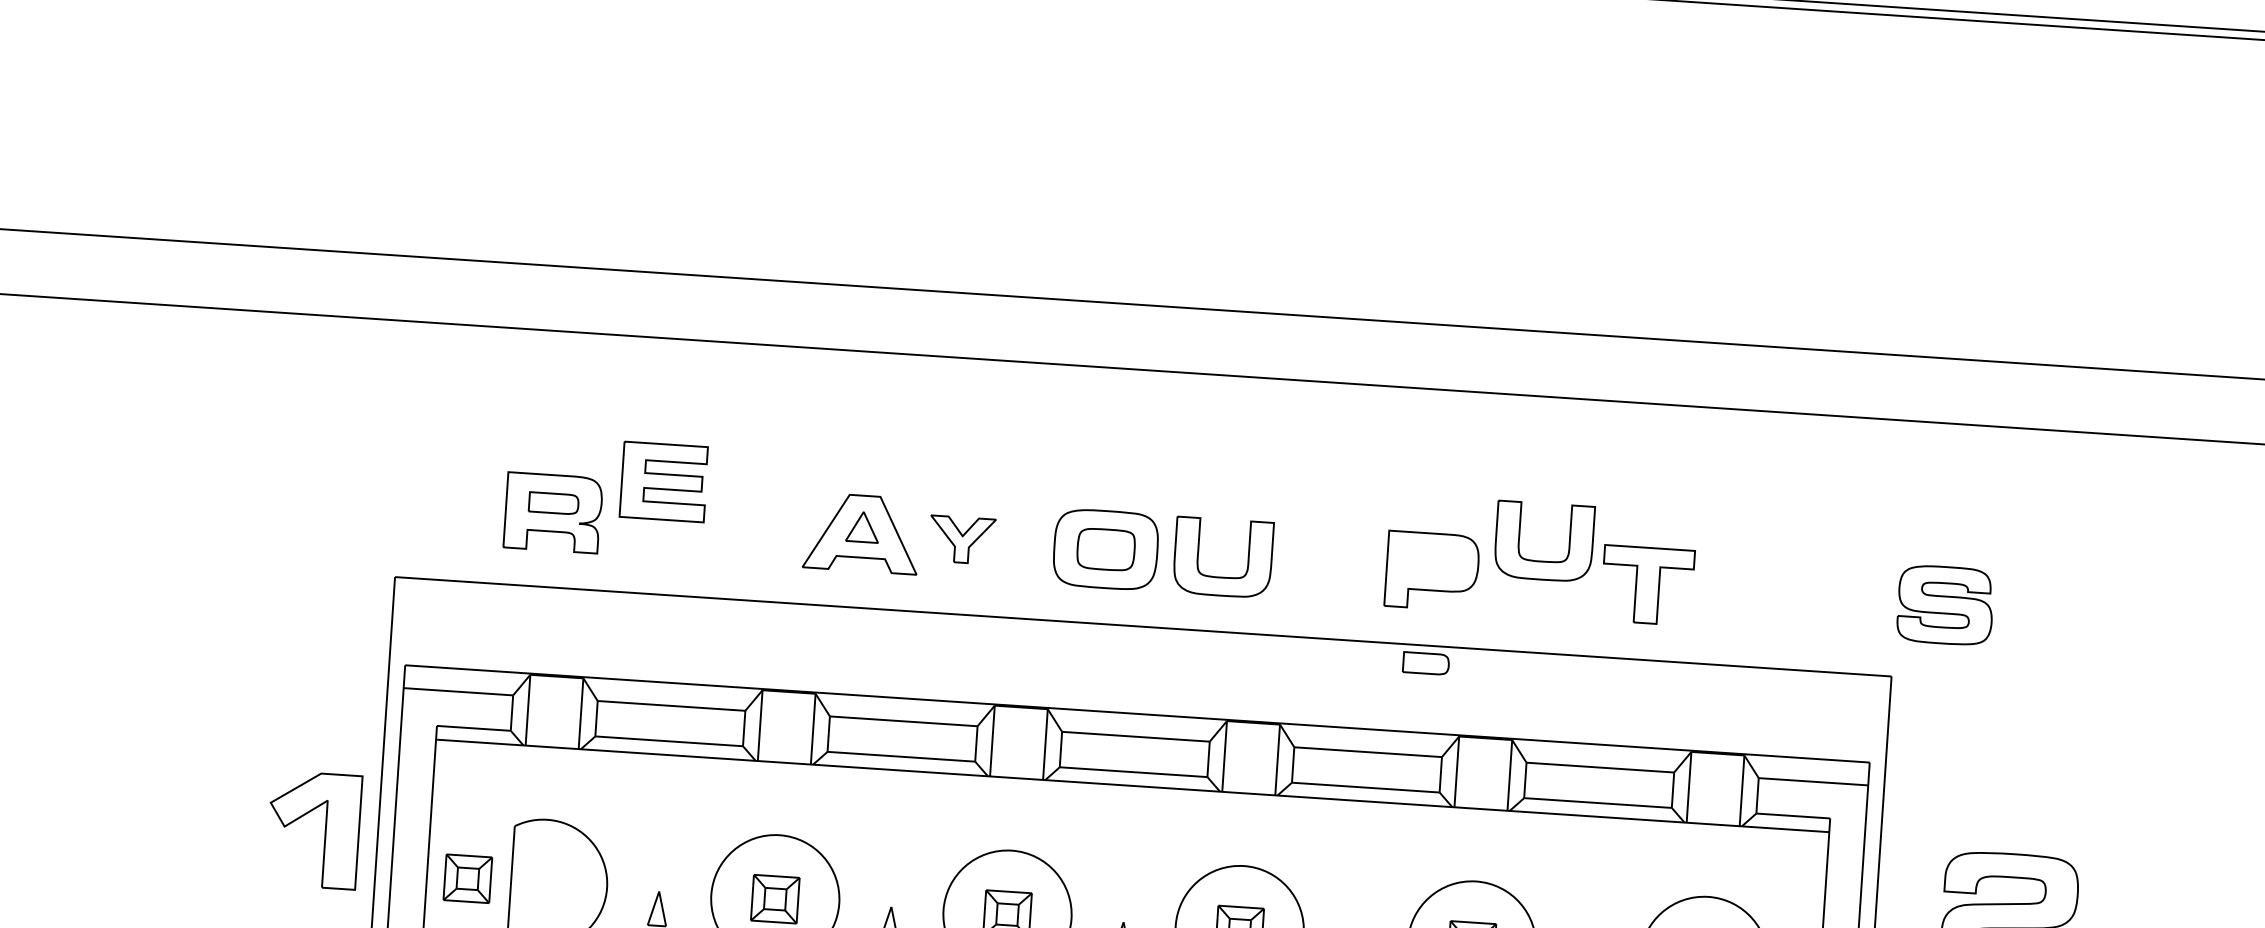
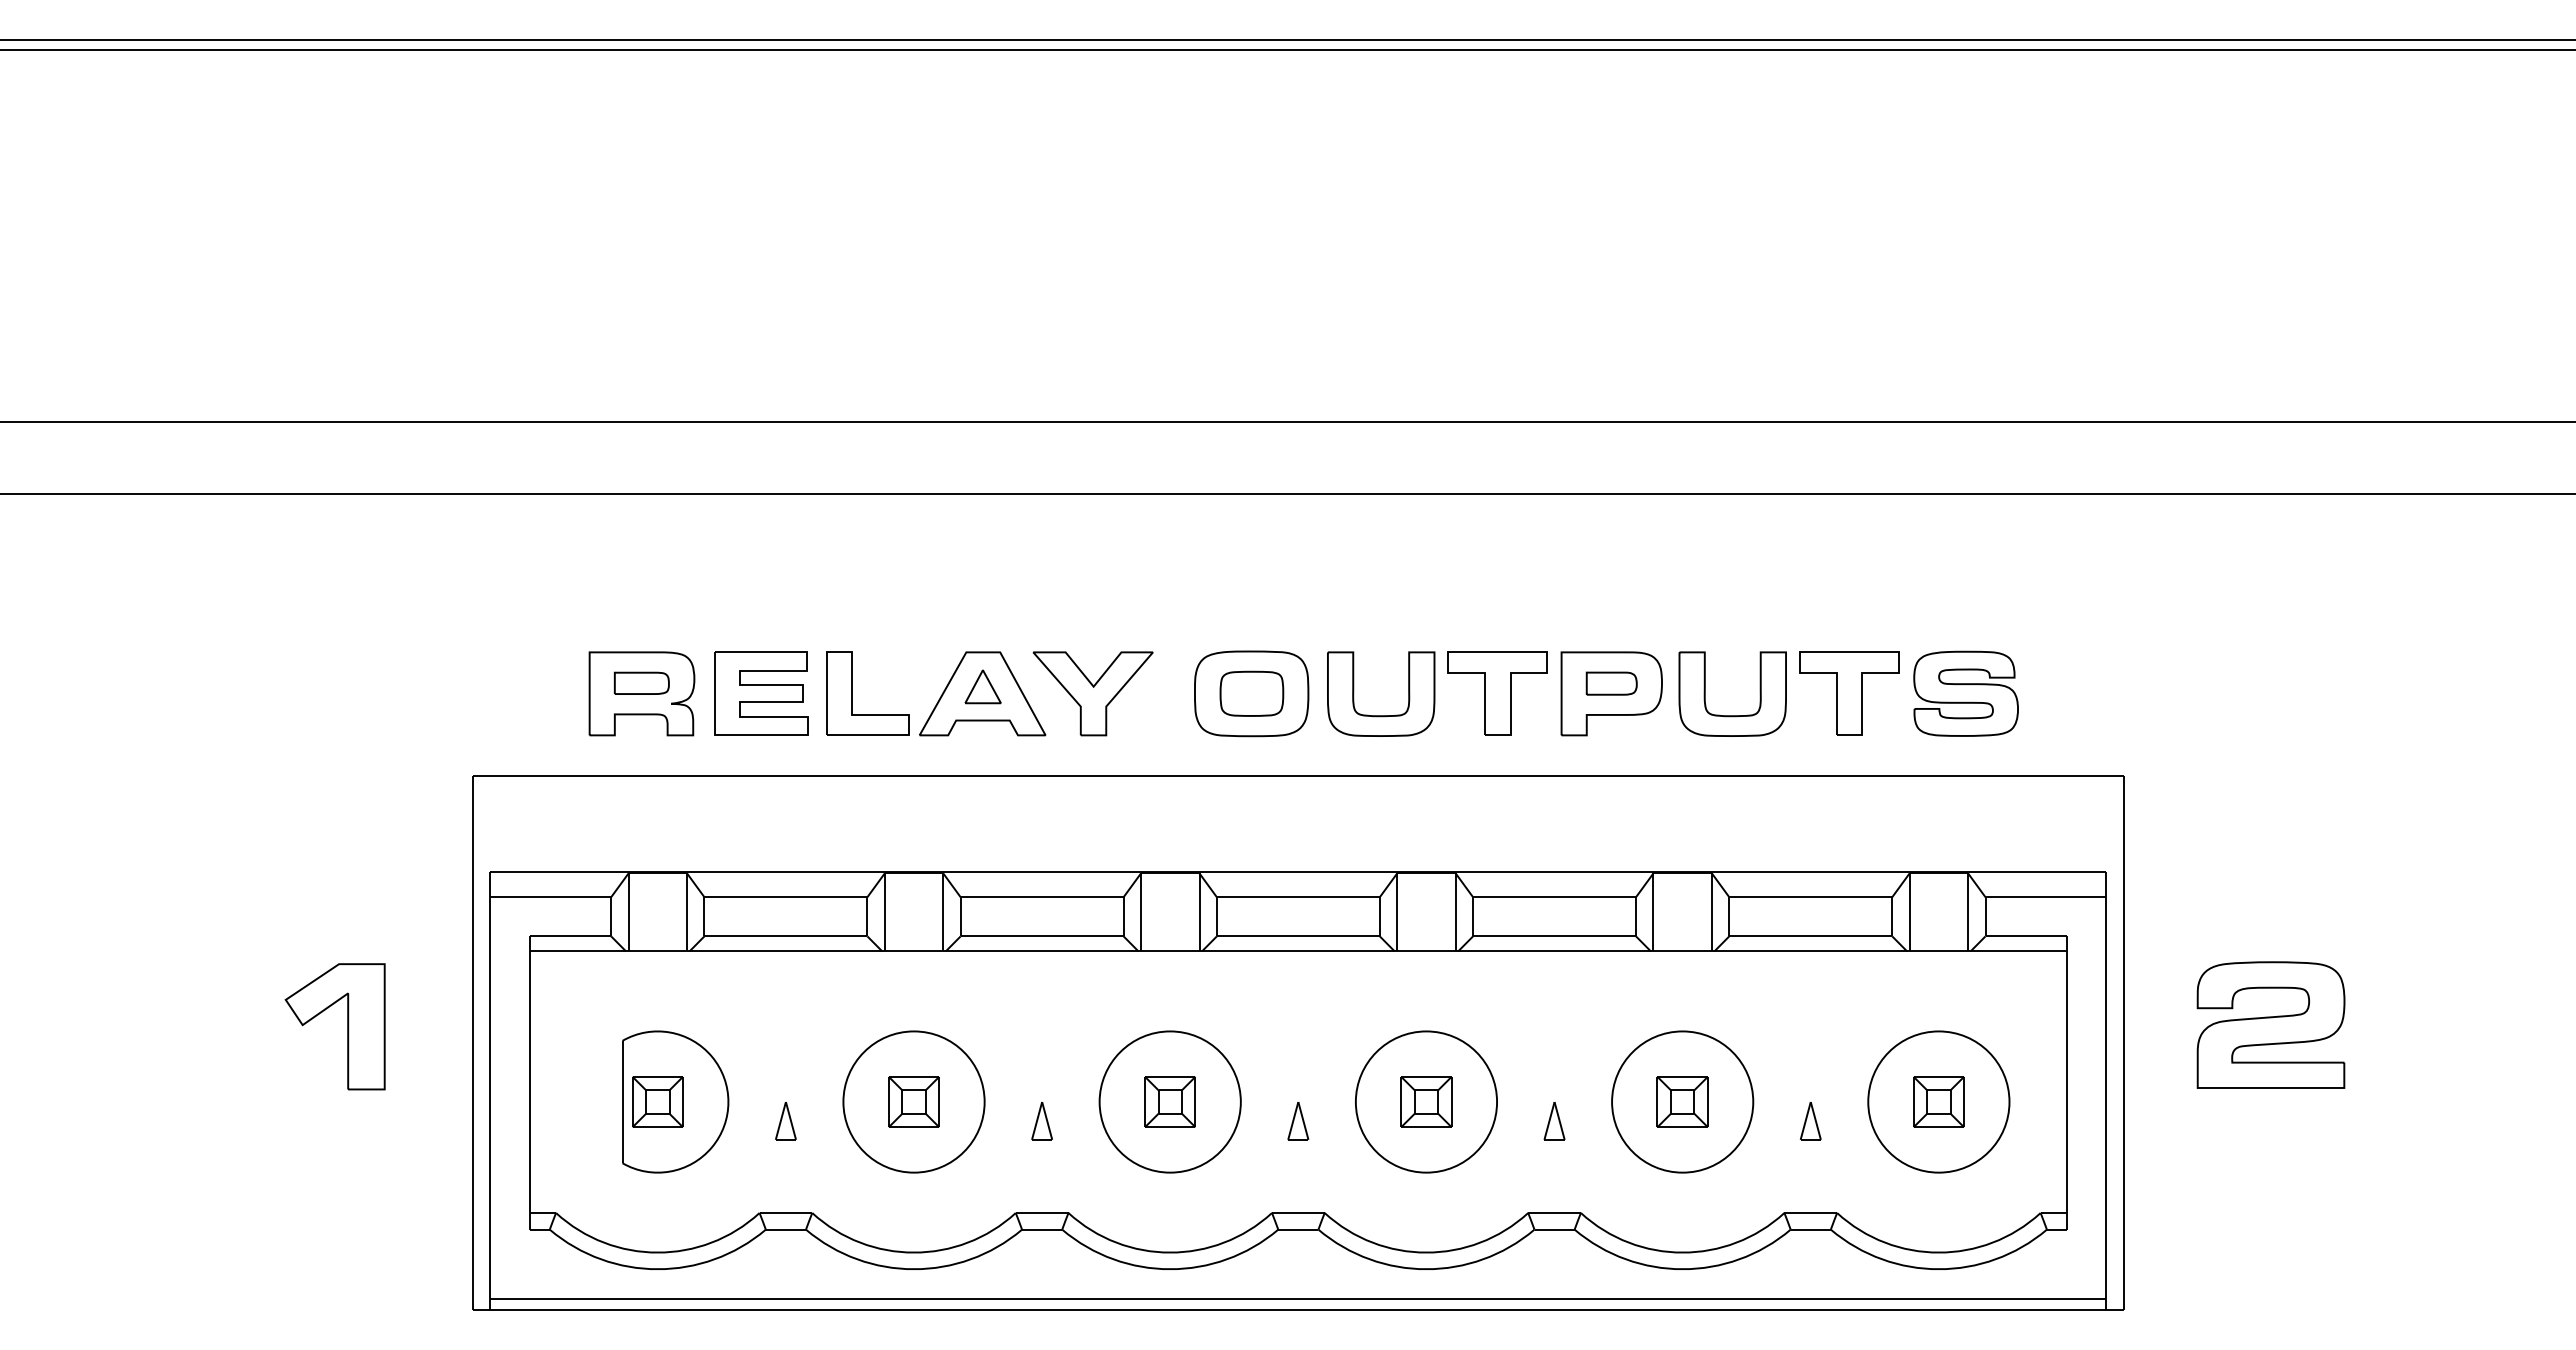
part: (664, 481) -> (761, 693), moved
part: (744, 525) -> (852, 693), added
part: (961, 539) -> (1092, 693), size x1.67
part: (1542, 561) -> (1732, 715), moved
part: (1328, 564) -> (1497, 693), added
part: (1944, 605) -> (1965, 693), moved
part: (1425, 663) -> (1611, 683), moved
part: (325, 830) -> (347, 1026), moved
part: (467, 878) -> (657, 1101), moved

